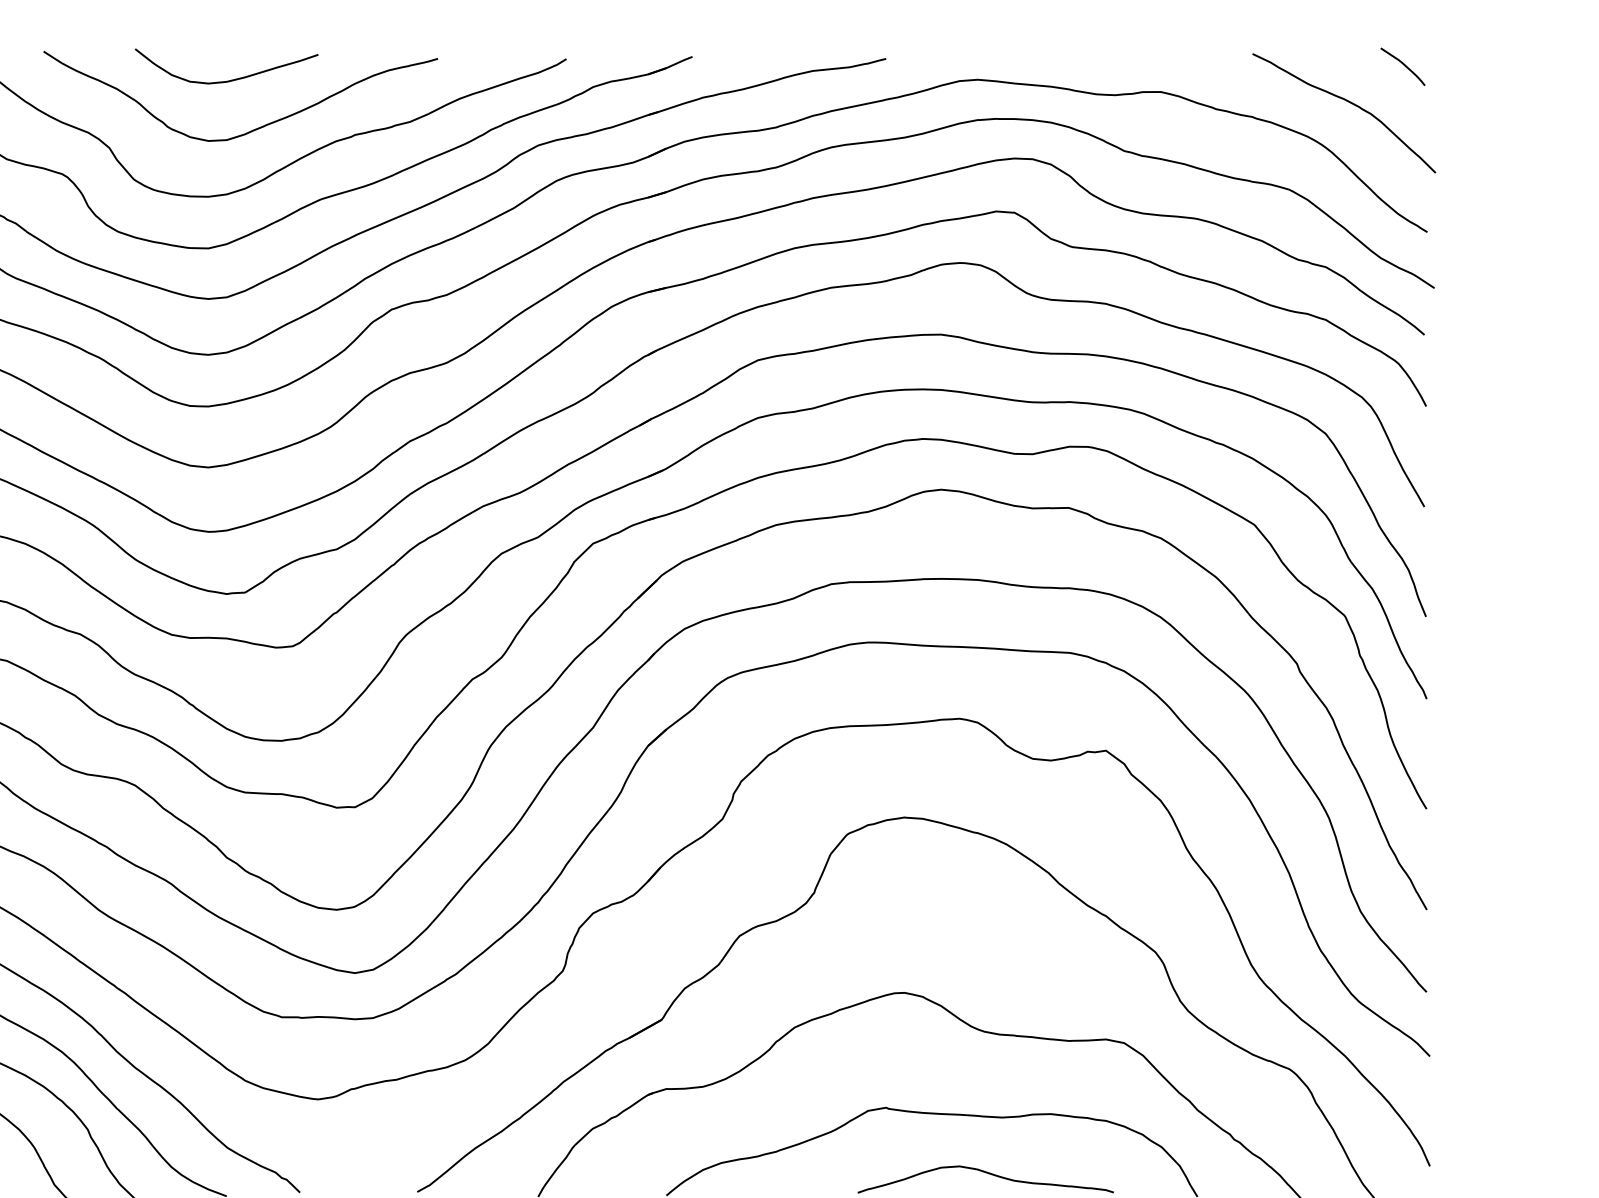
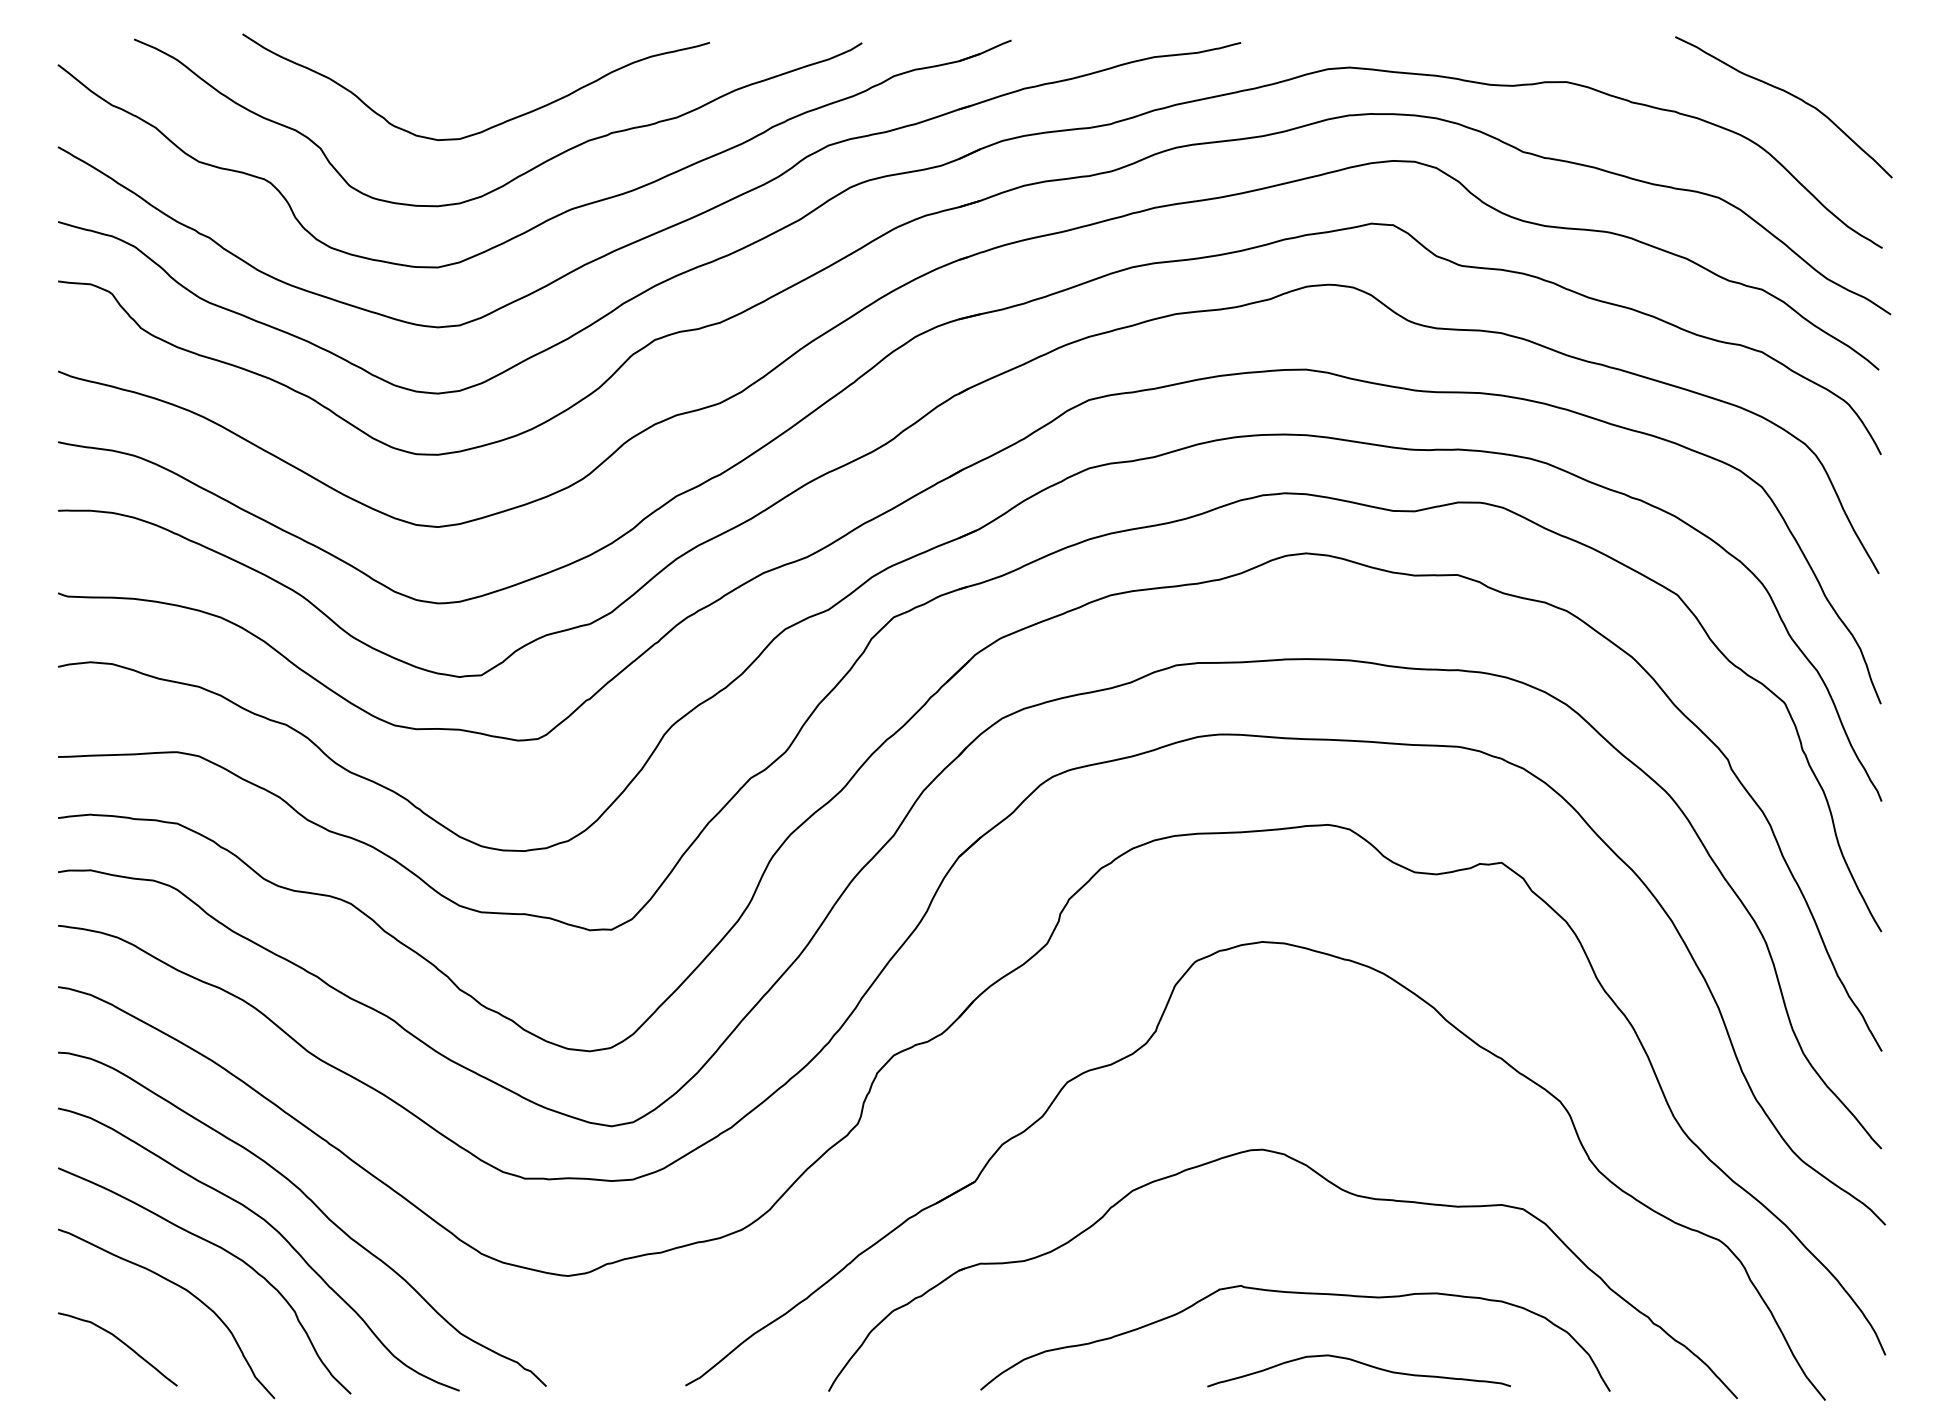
curve: (1403, 65) -> (1854, 50), removed
curve: (227, 80) -> (460, 68), removed

